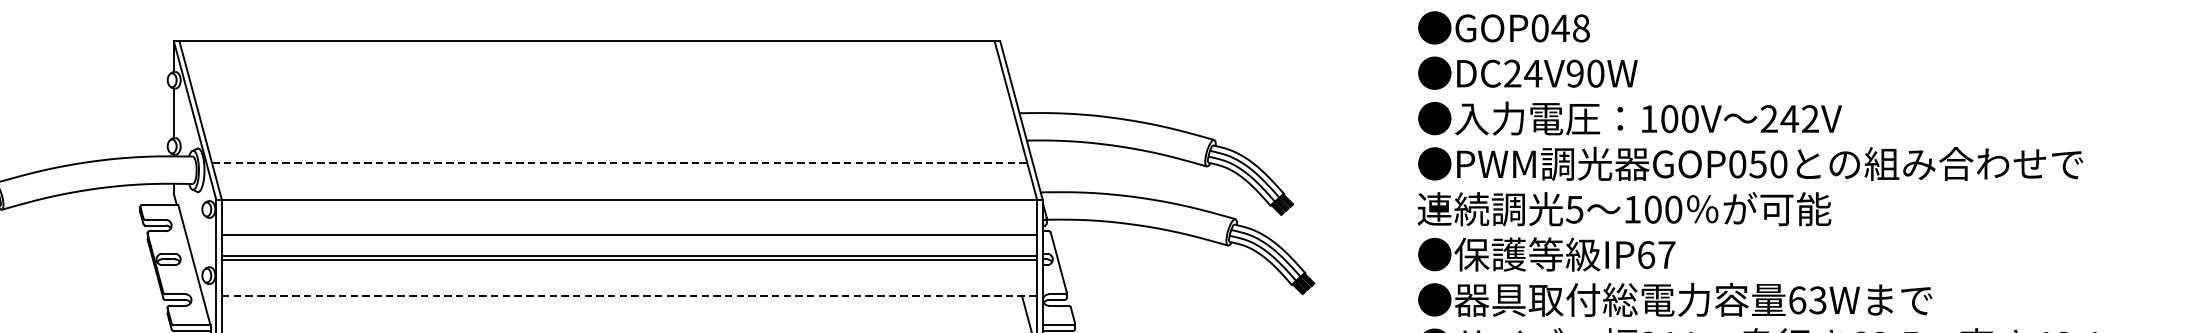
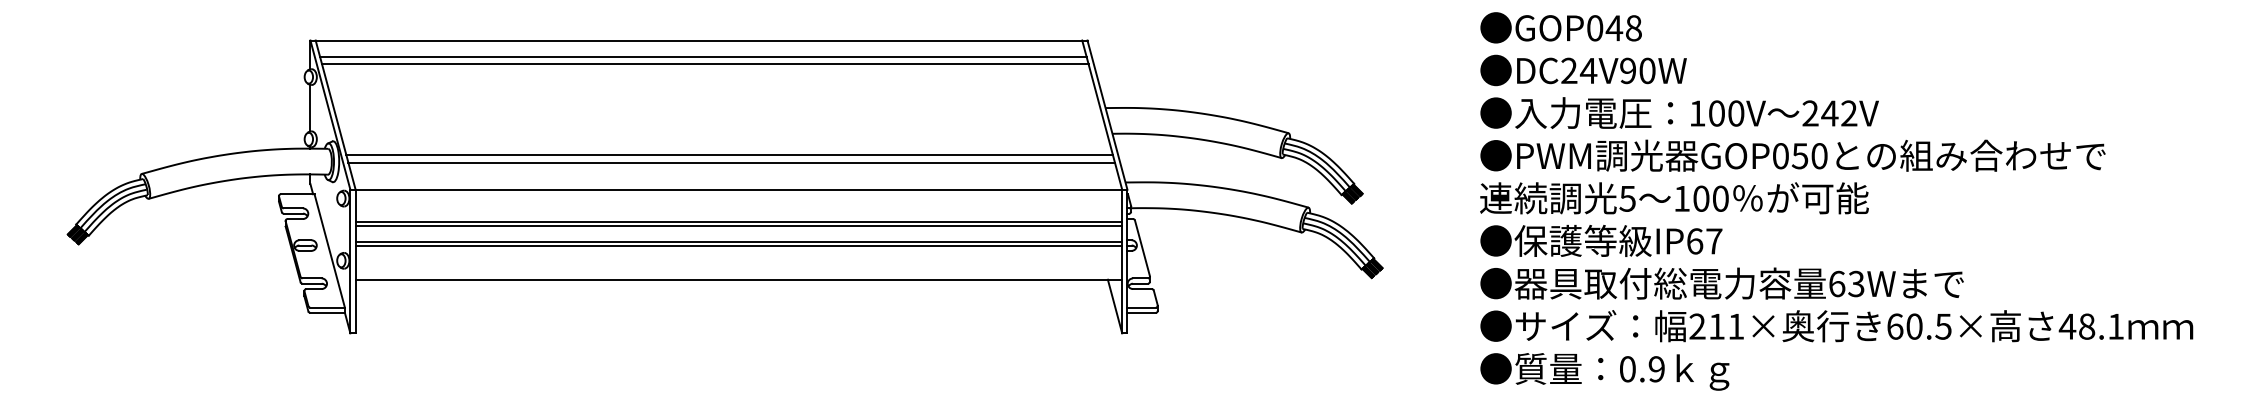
line: (590, 58) -> (702, 56), added
line: (594, 66) -> (705, 64), added
line: (620, 163) -> (730, 155), dashed -> solid
line: (621, 172) -> (731, 163), added
line: (629, 238) -> (738, 225), added
line: (630, 295) -> (739, 279), dashed -> solid

